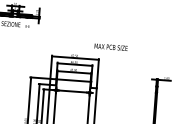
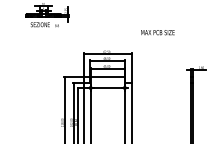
text: (110, 47) -> (157, 32), moved

